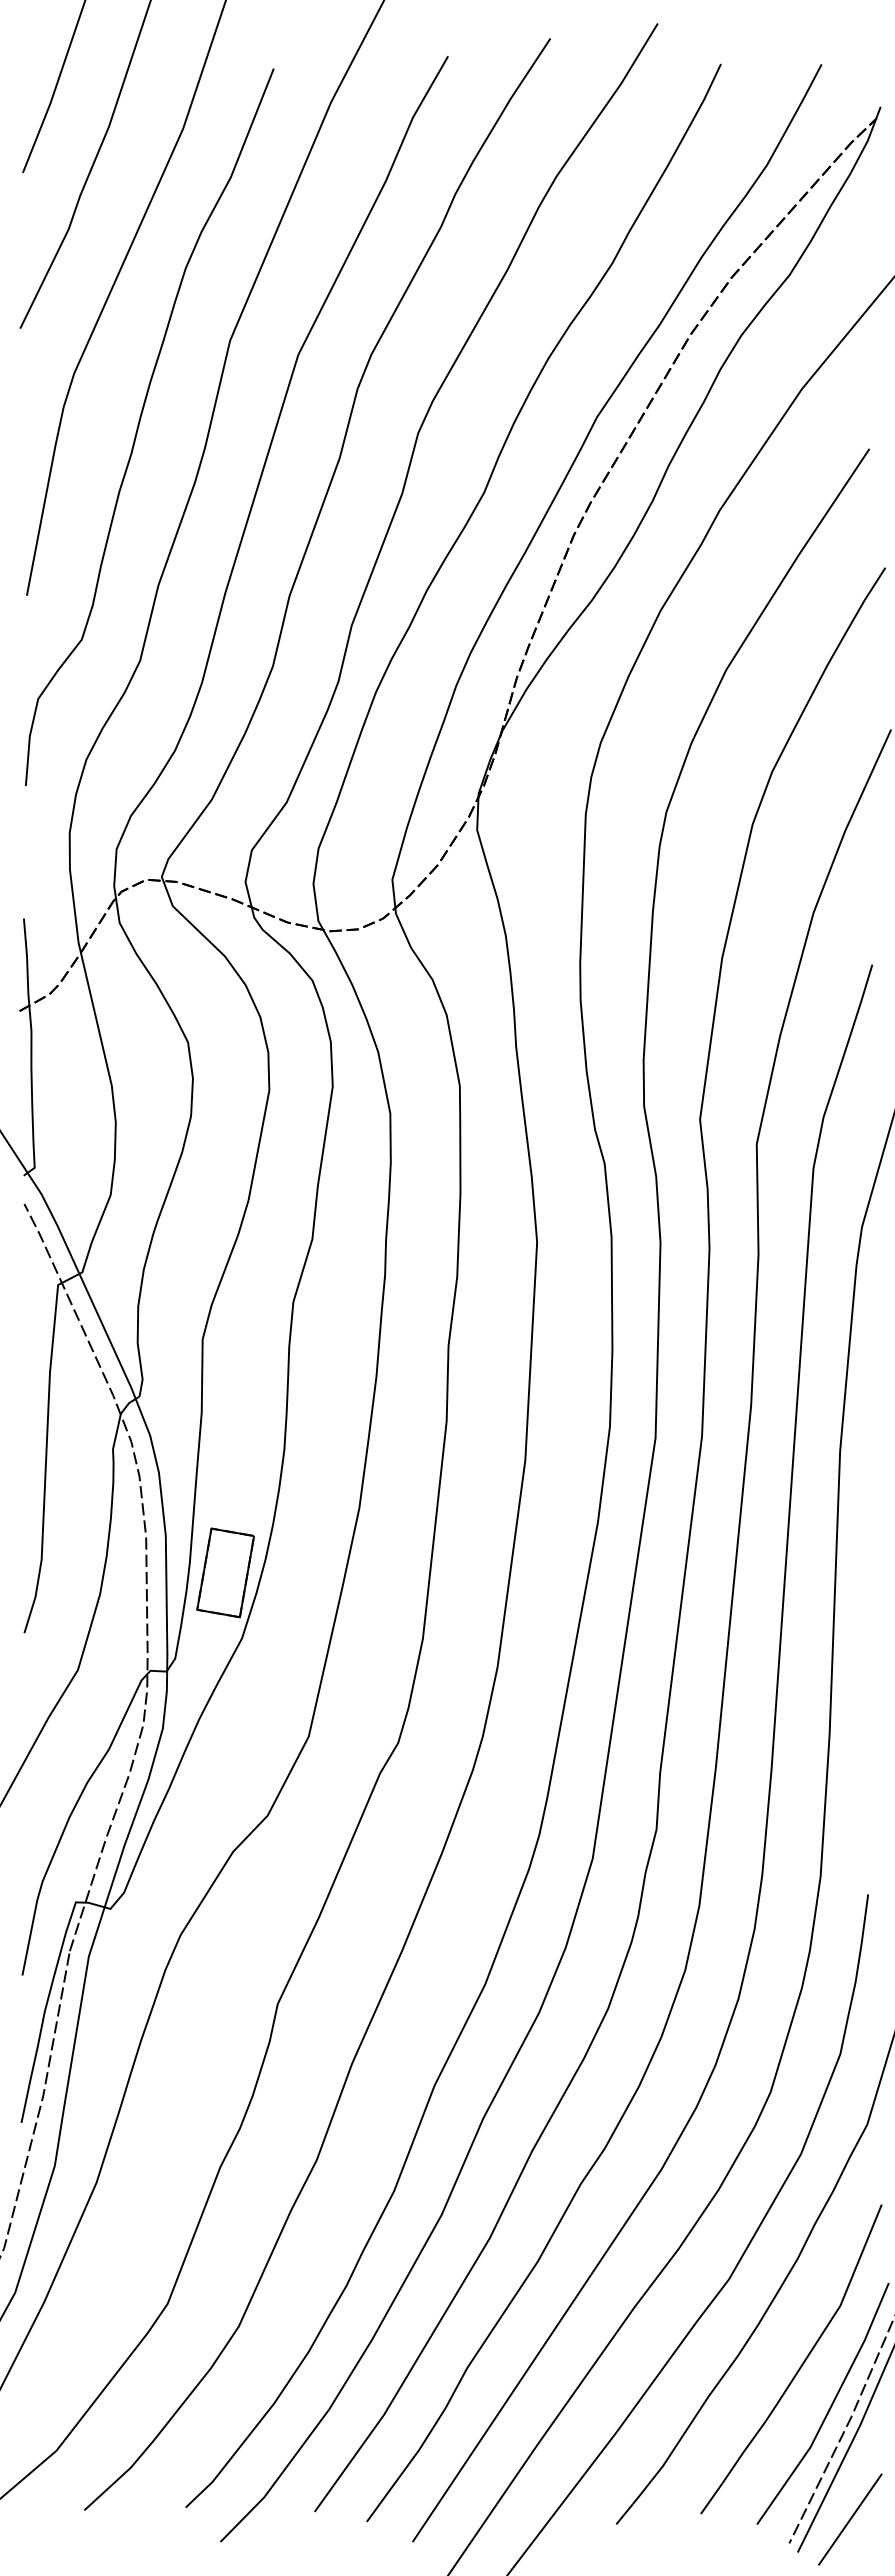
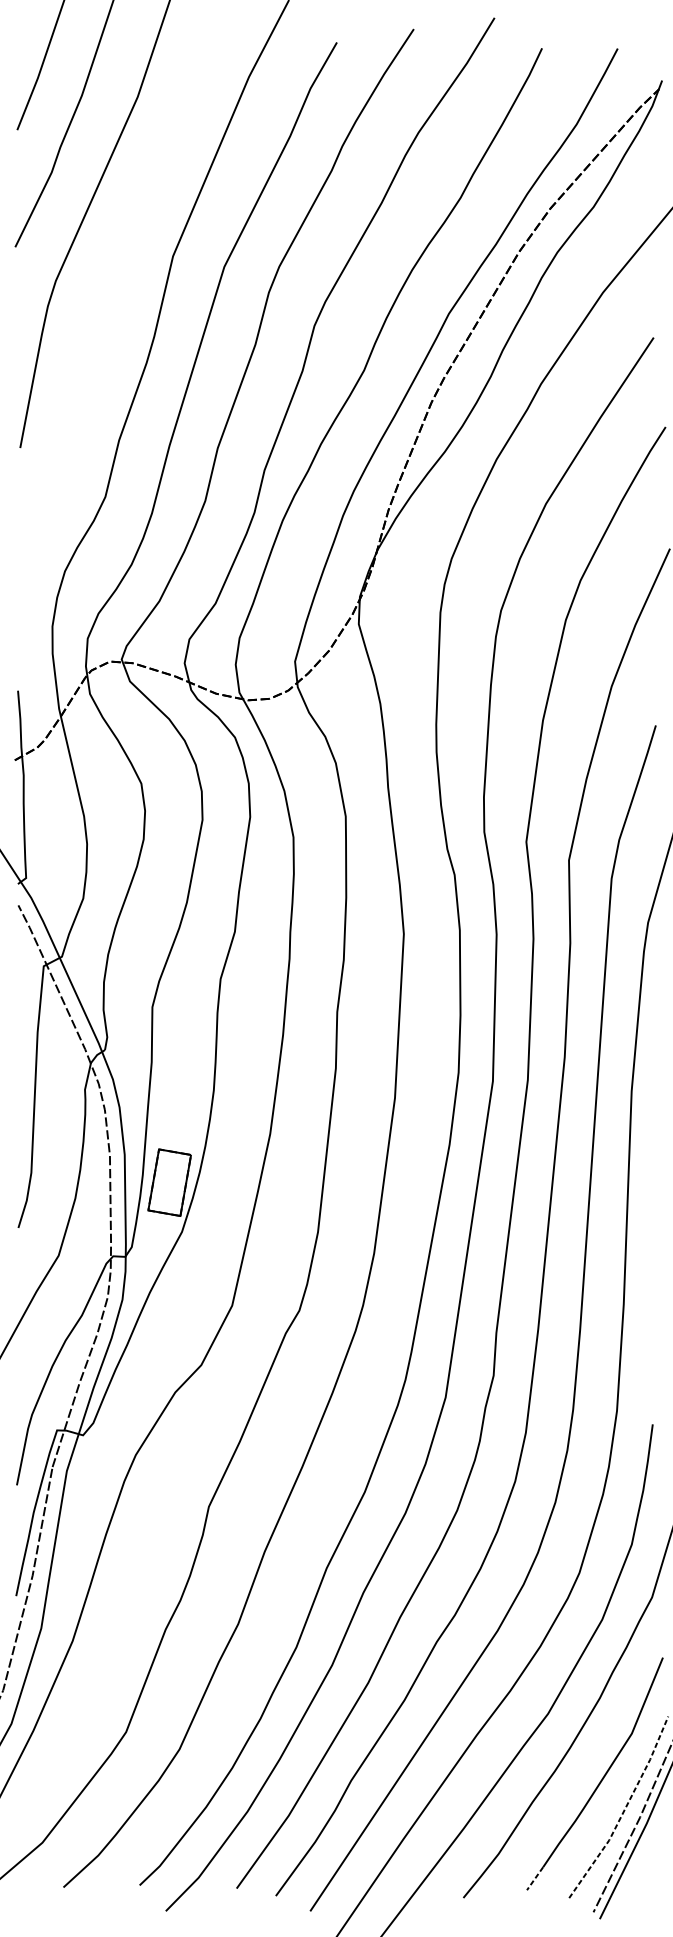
curve: (140, 422) -> (105, 317), removed
line: (830, 2407) -> (624, 1810), solid -> dashed
line: (711, 2498) -> (534, 1878), solid -> dashed
line: (850, 2519) -> (639, 1894), removed

